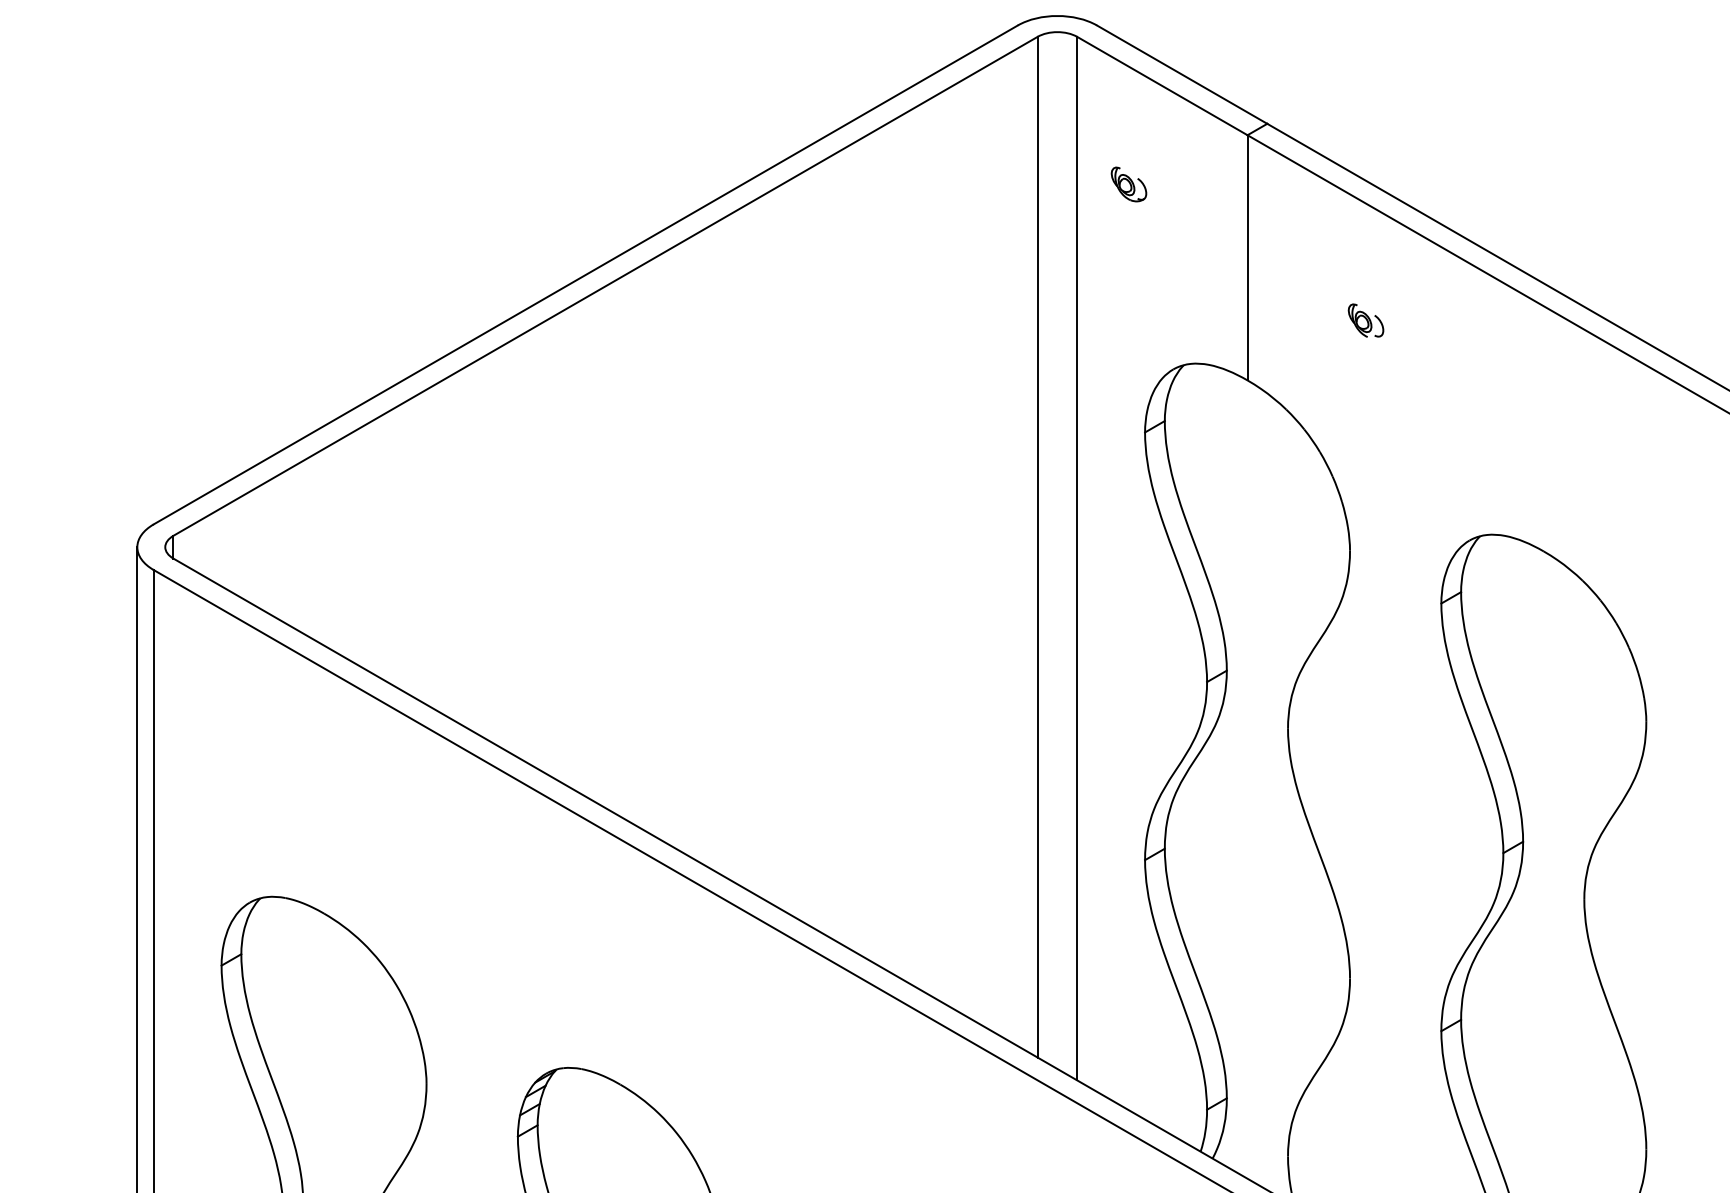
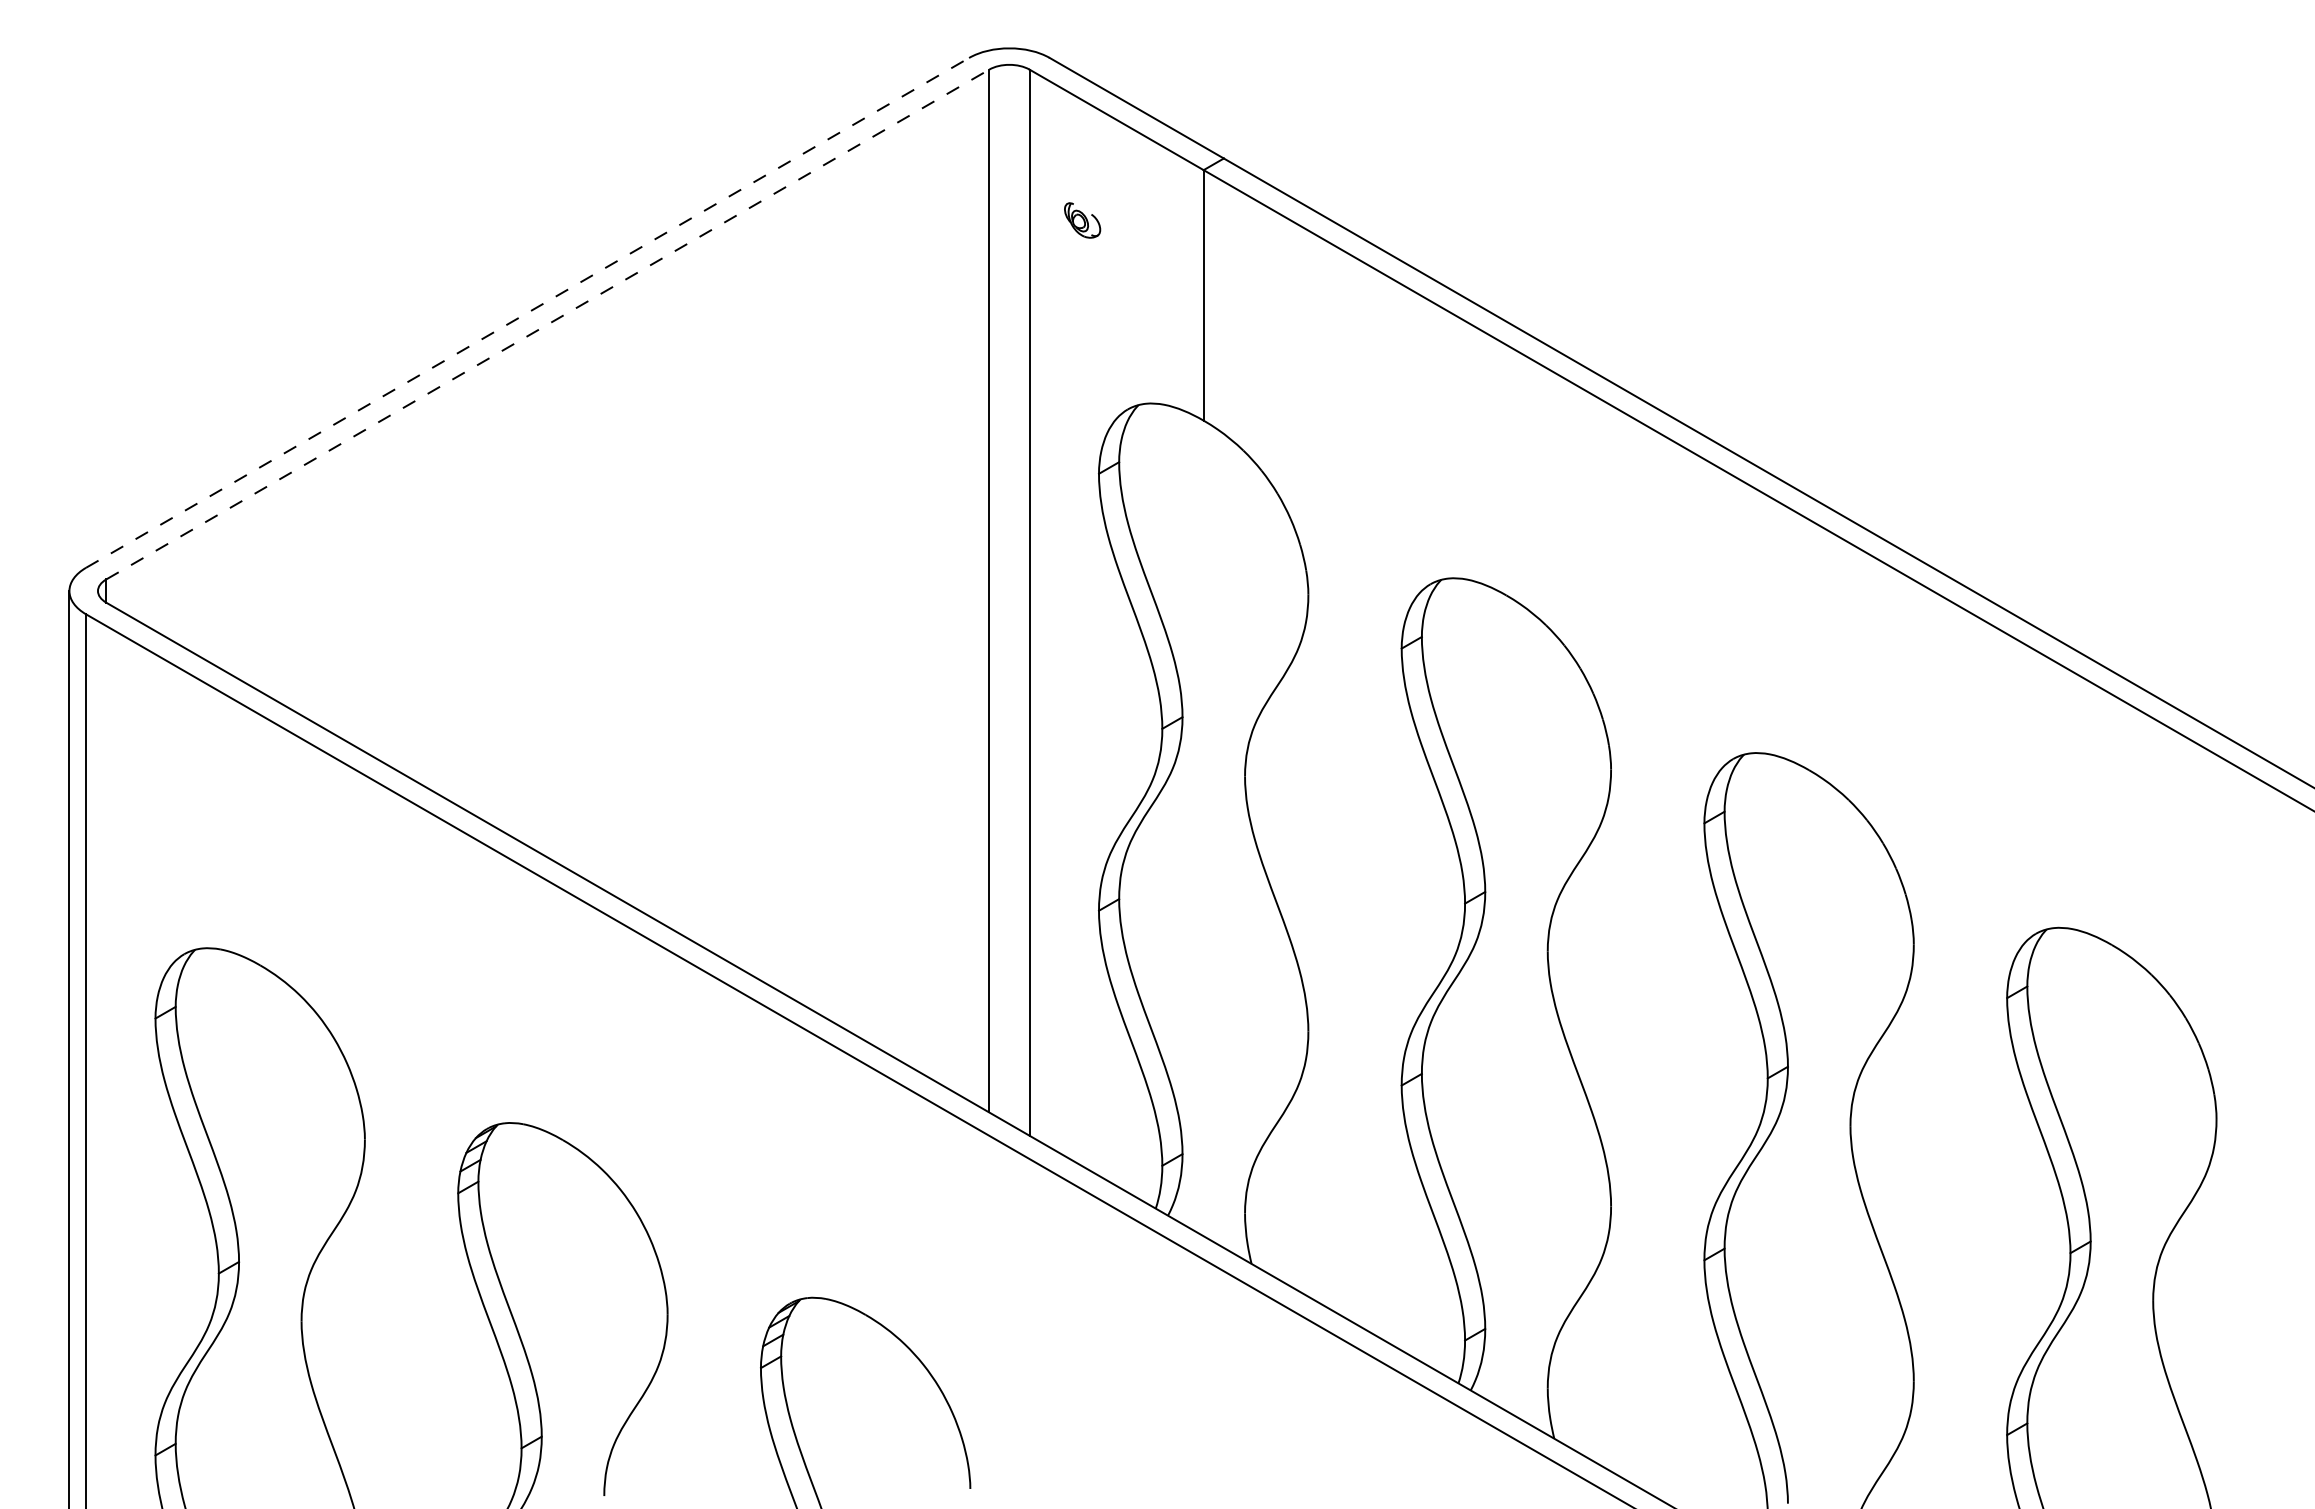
line: (585, 274) -> (527, 312), solid -> dashed
line: (605, 286) -> (547, 324), solid -> dashed
part: (1365, 320) -> (1324, 359), removed

